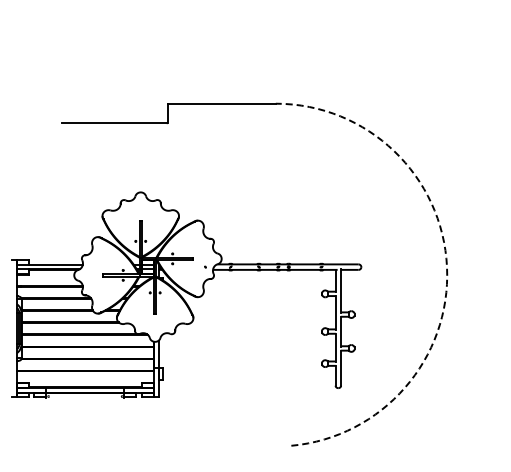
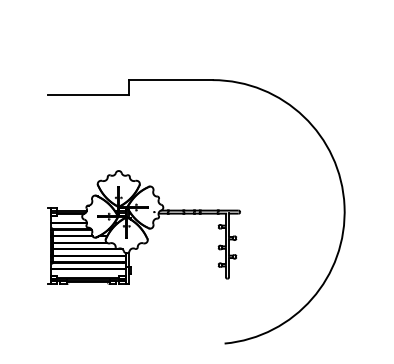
arc: (447, 267) -> (344, 206), dashed -> solid
part: (186, 294) -> (143, 227), size x0.71

